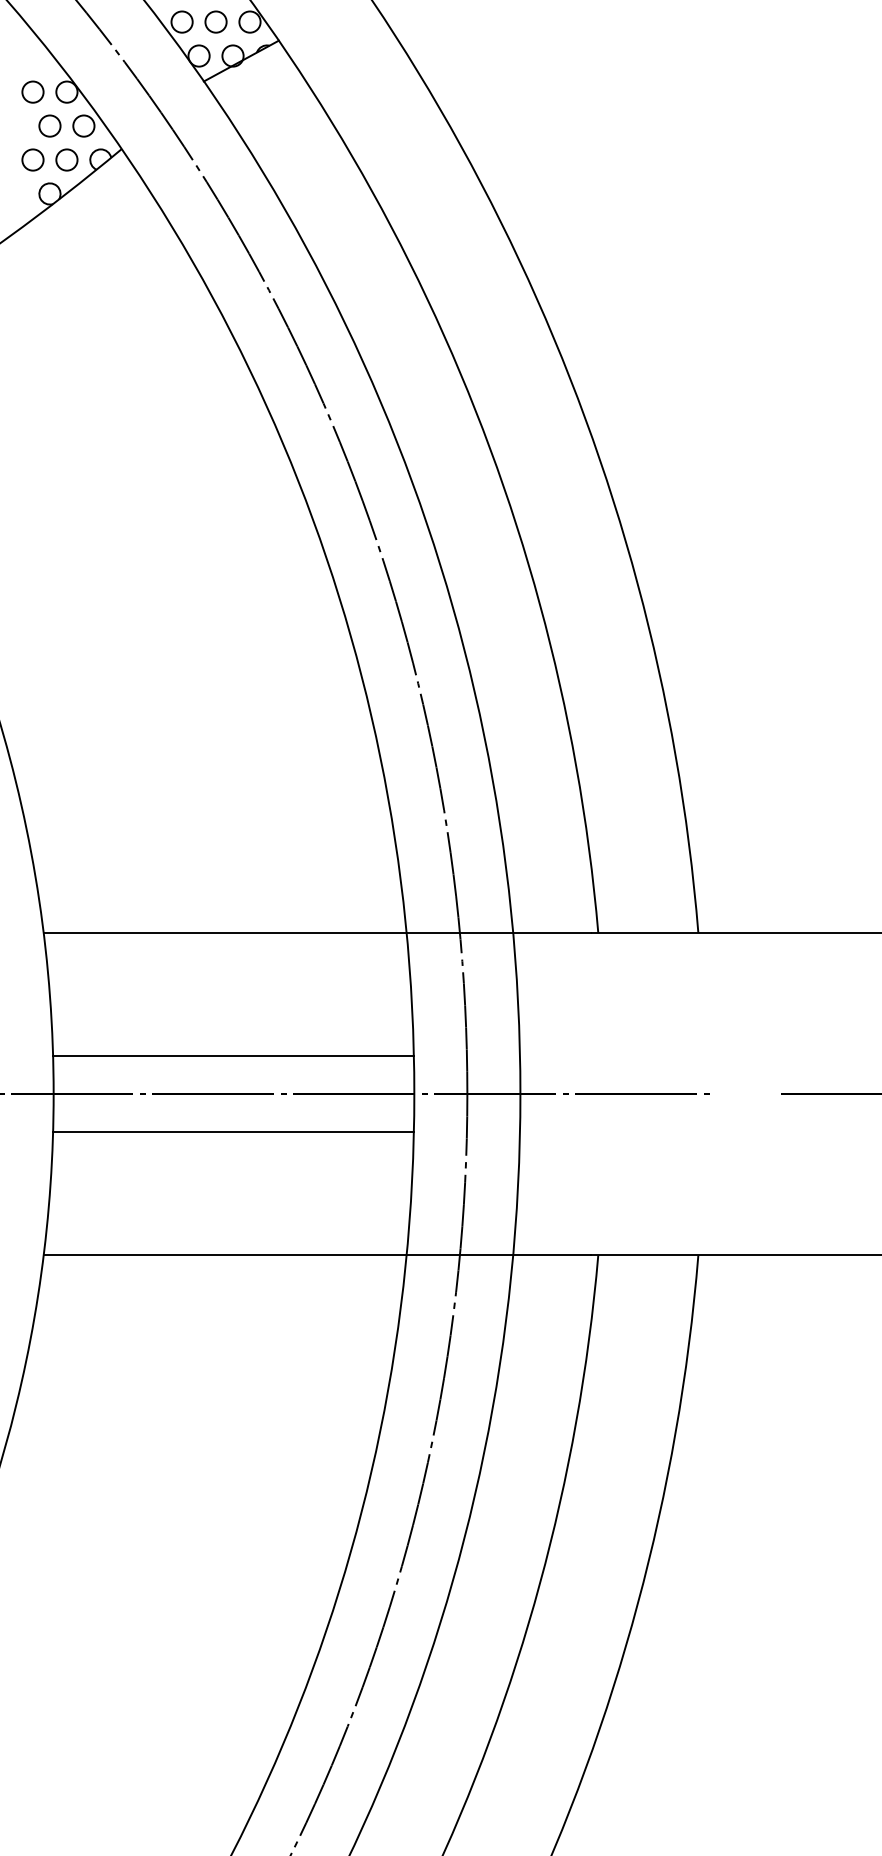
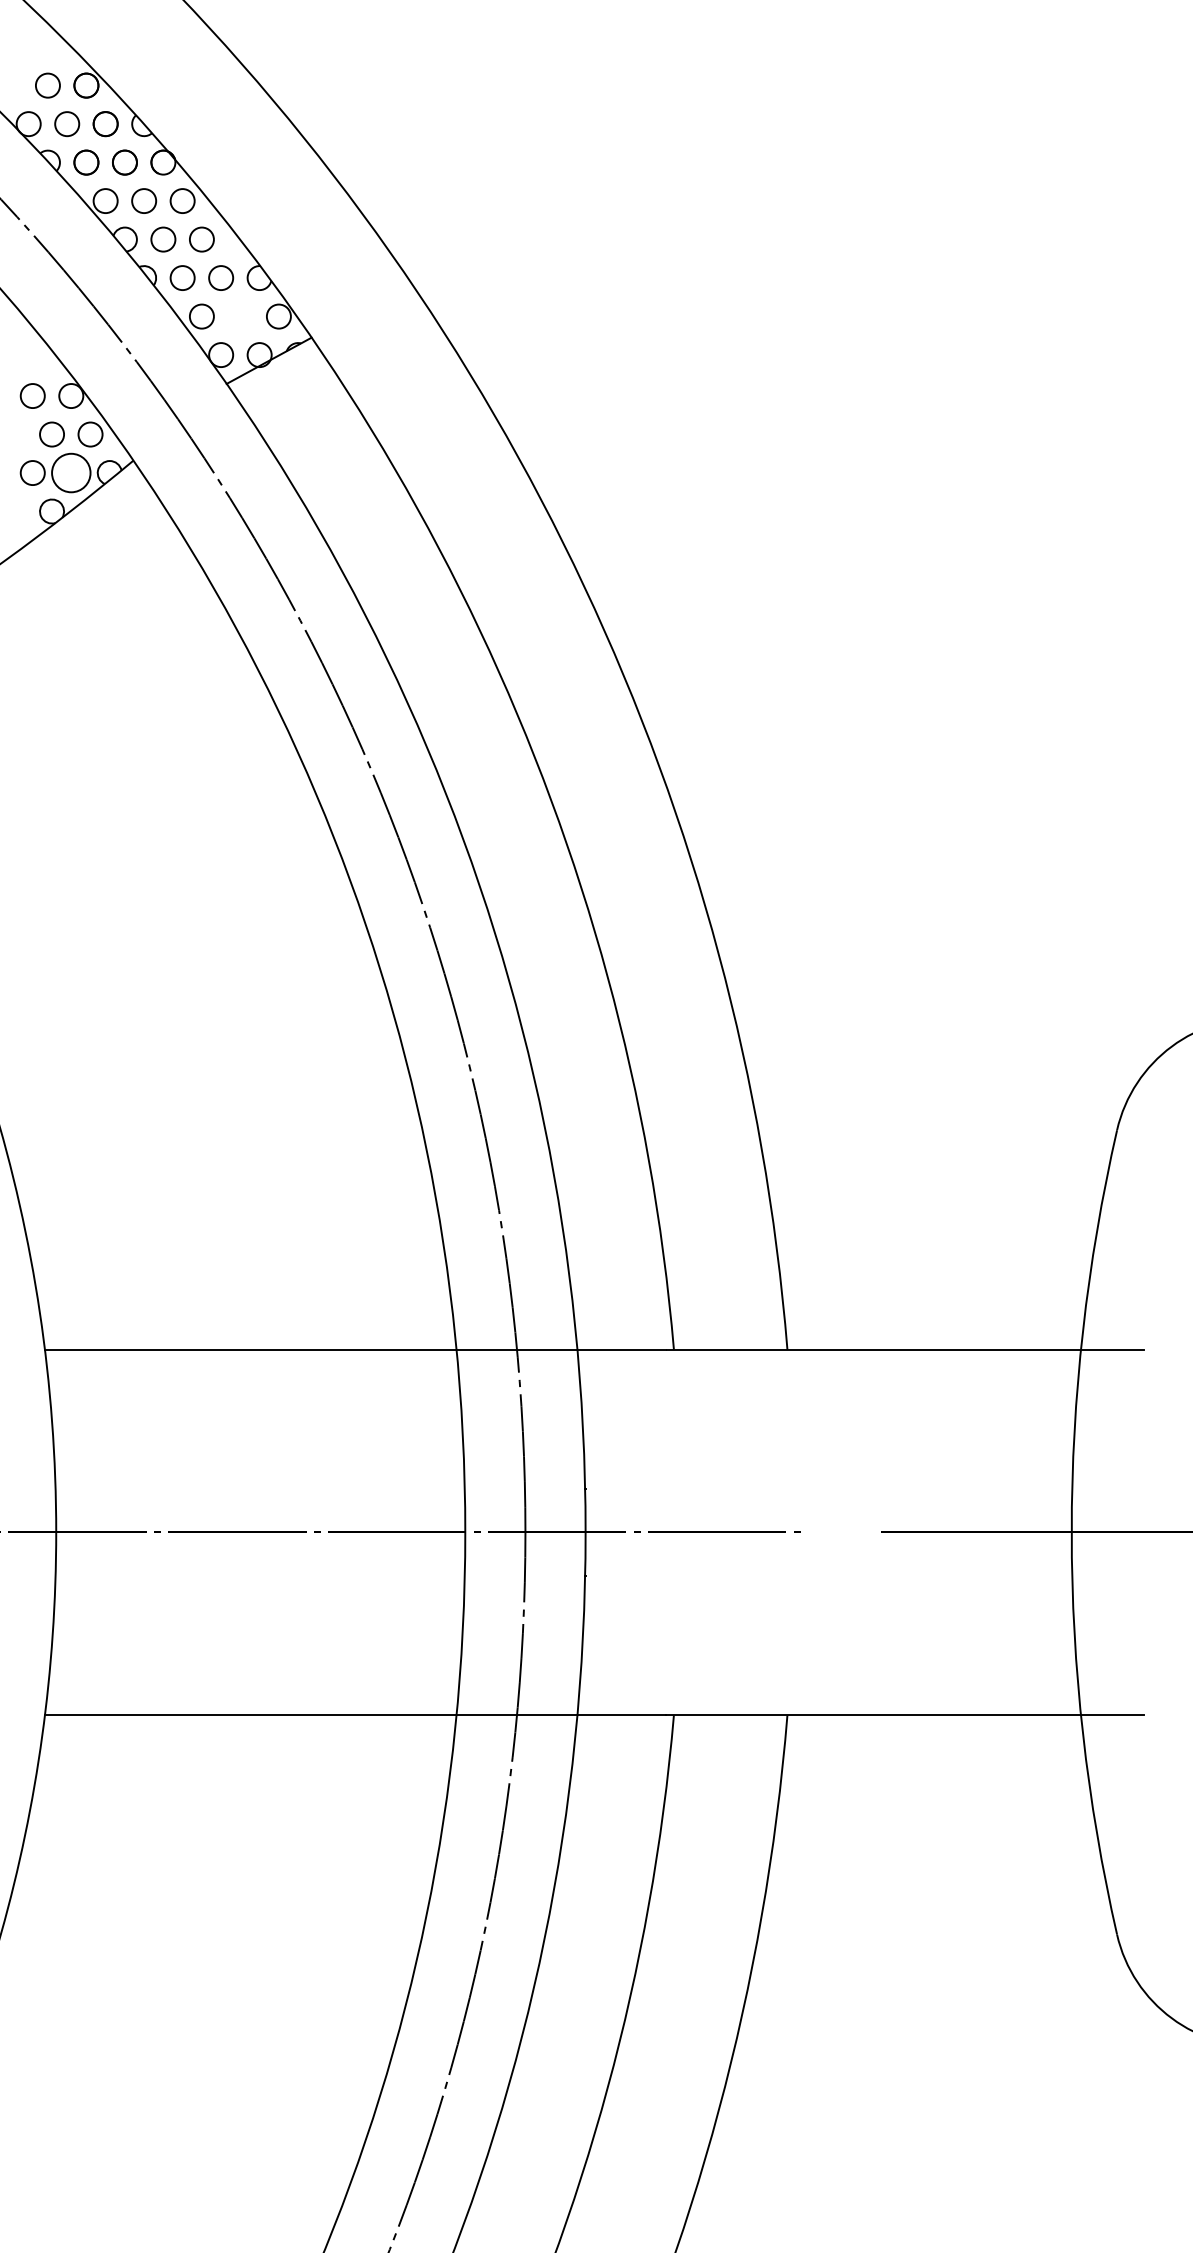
circle: (216, 22) -> (240, 316), removed
circle: (67, 160) -> (71, 473), size x1.6
line: (233, 1056) -> (260, 1489), removed
line: (233, 1132) -> (260, 1575), removed

